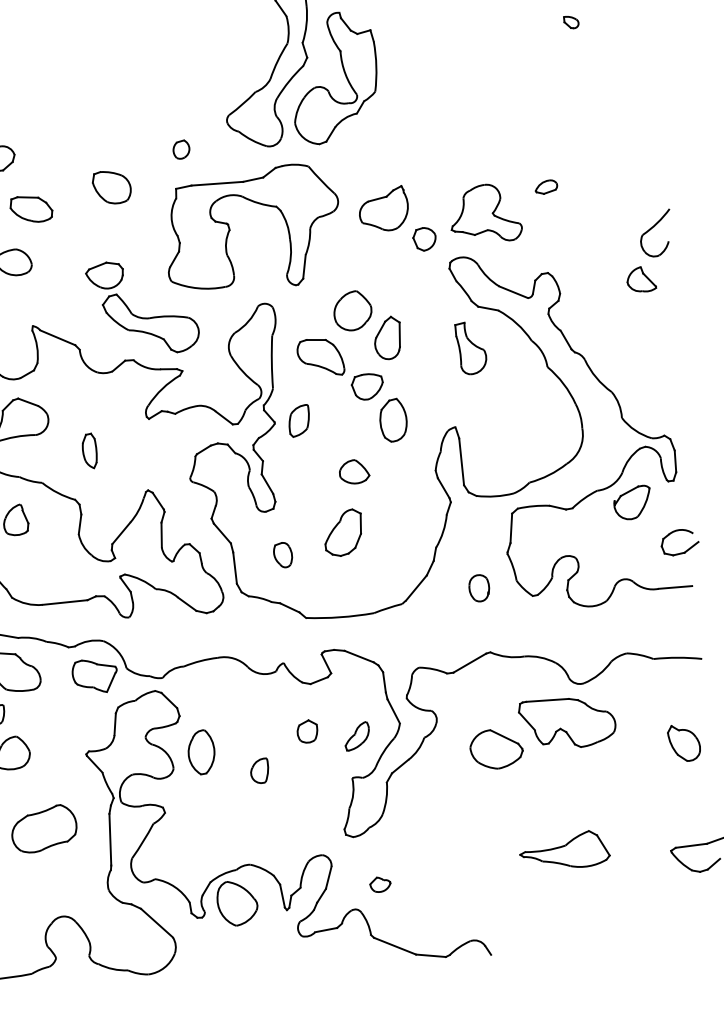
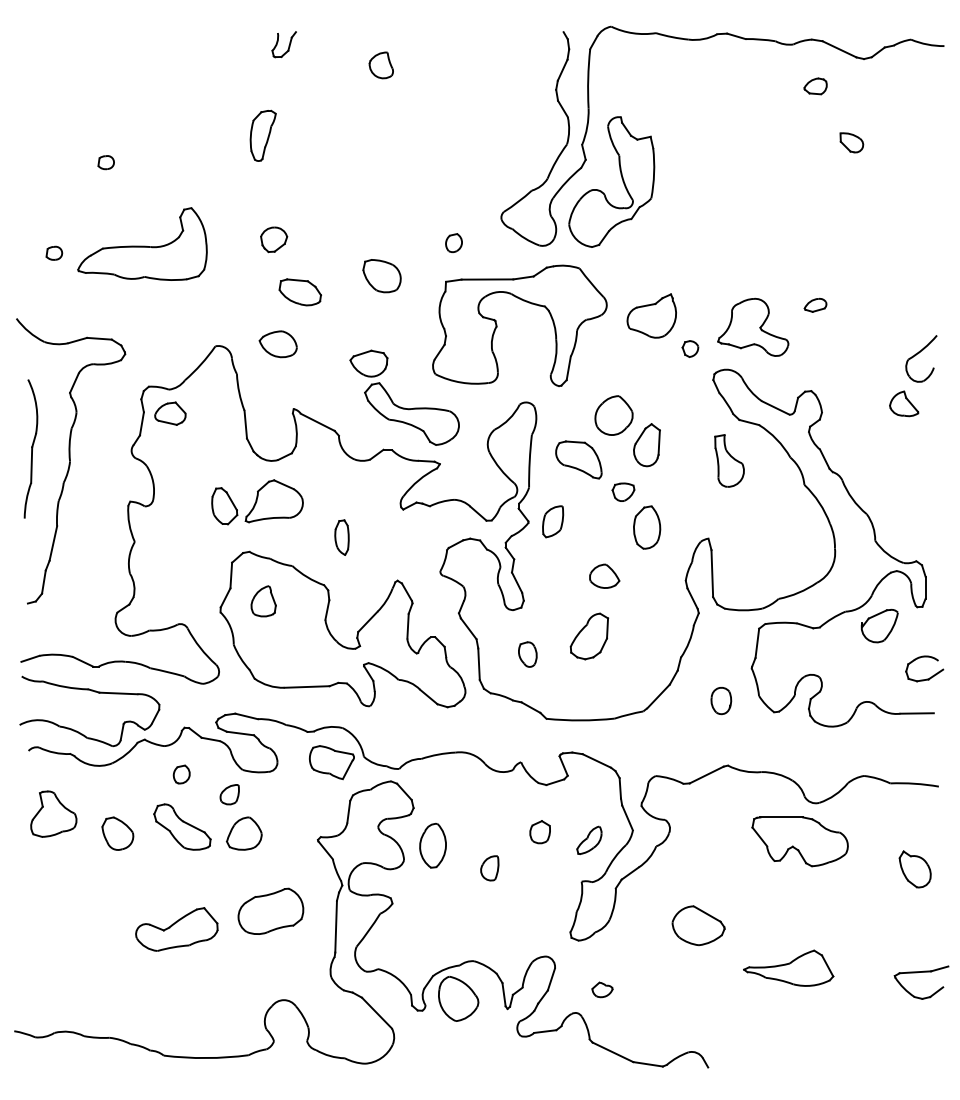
part: (571, 22) -> (851, 142), size x1.6
part: (424, 238) -> (690, 348), size x0.7
part: (367, 385) -> (623, 491), size x0.7
part: (496, 749) -> (698, 925), moved

